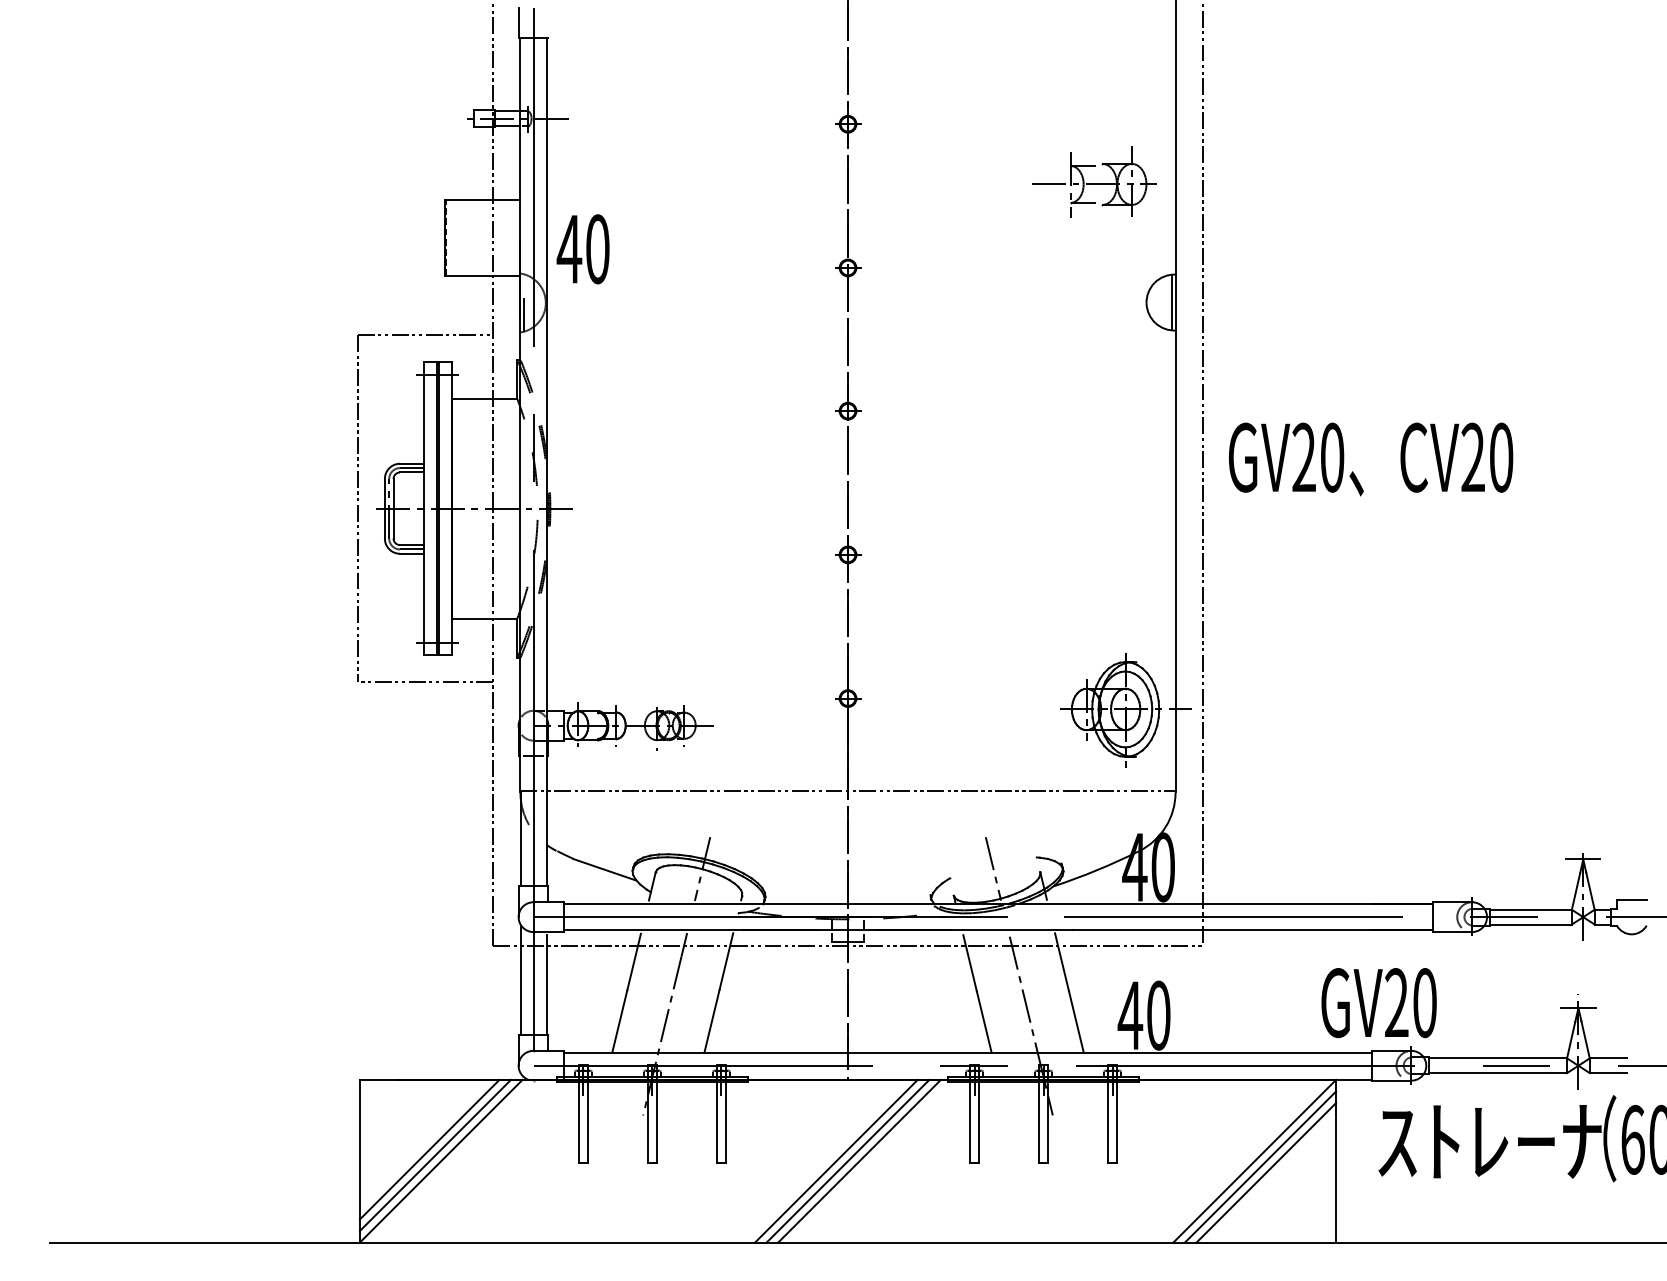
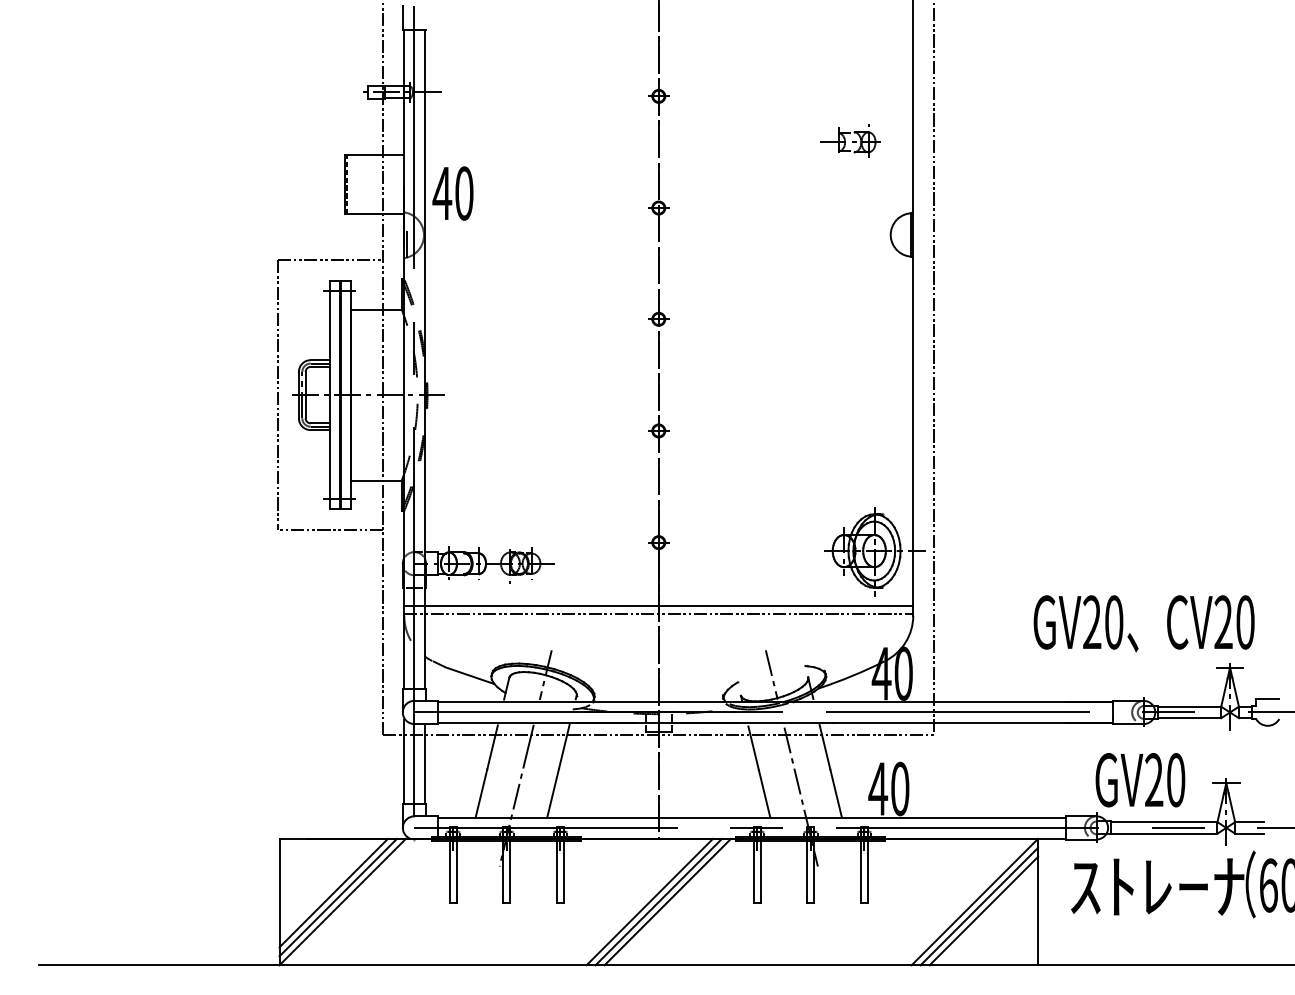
part: (1094, 181) -> (850, 140), size x0.62
text: (1370, 459) -> (1143, 623), moved
line: (847, 779) -> (658, 605), added
text: (1379, 1003) -> (1140, 780), moved

